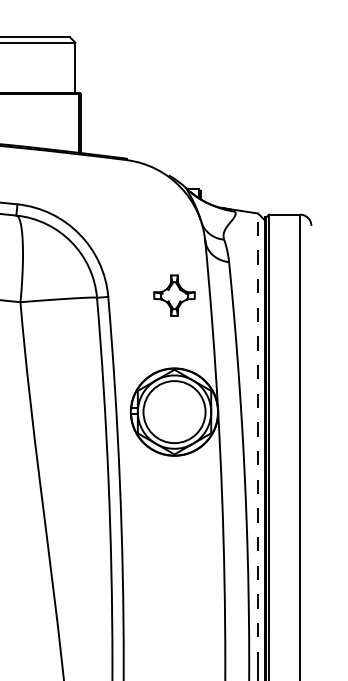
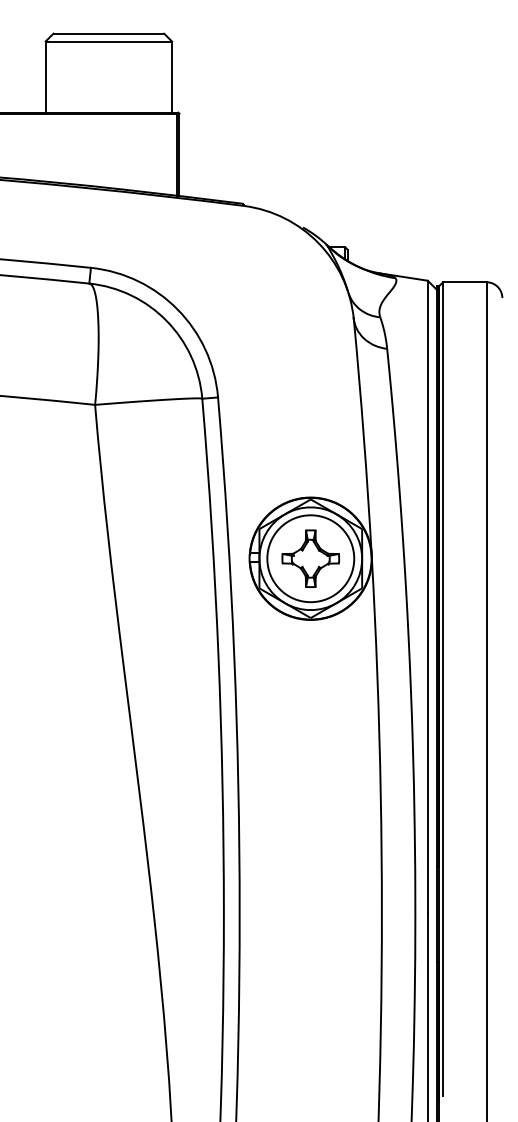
part: (174, 295) -> (310, 558), moved
line: (257, 439) -> (427, 597), dashed -> solid

